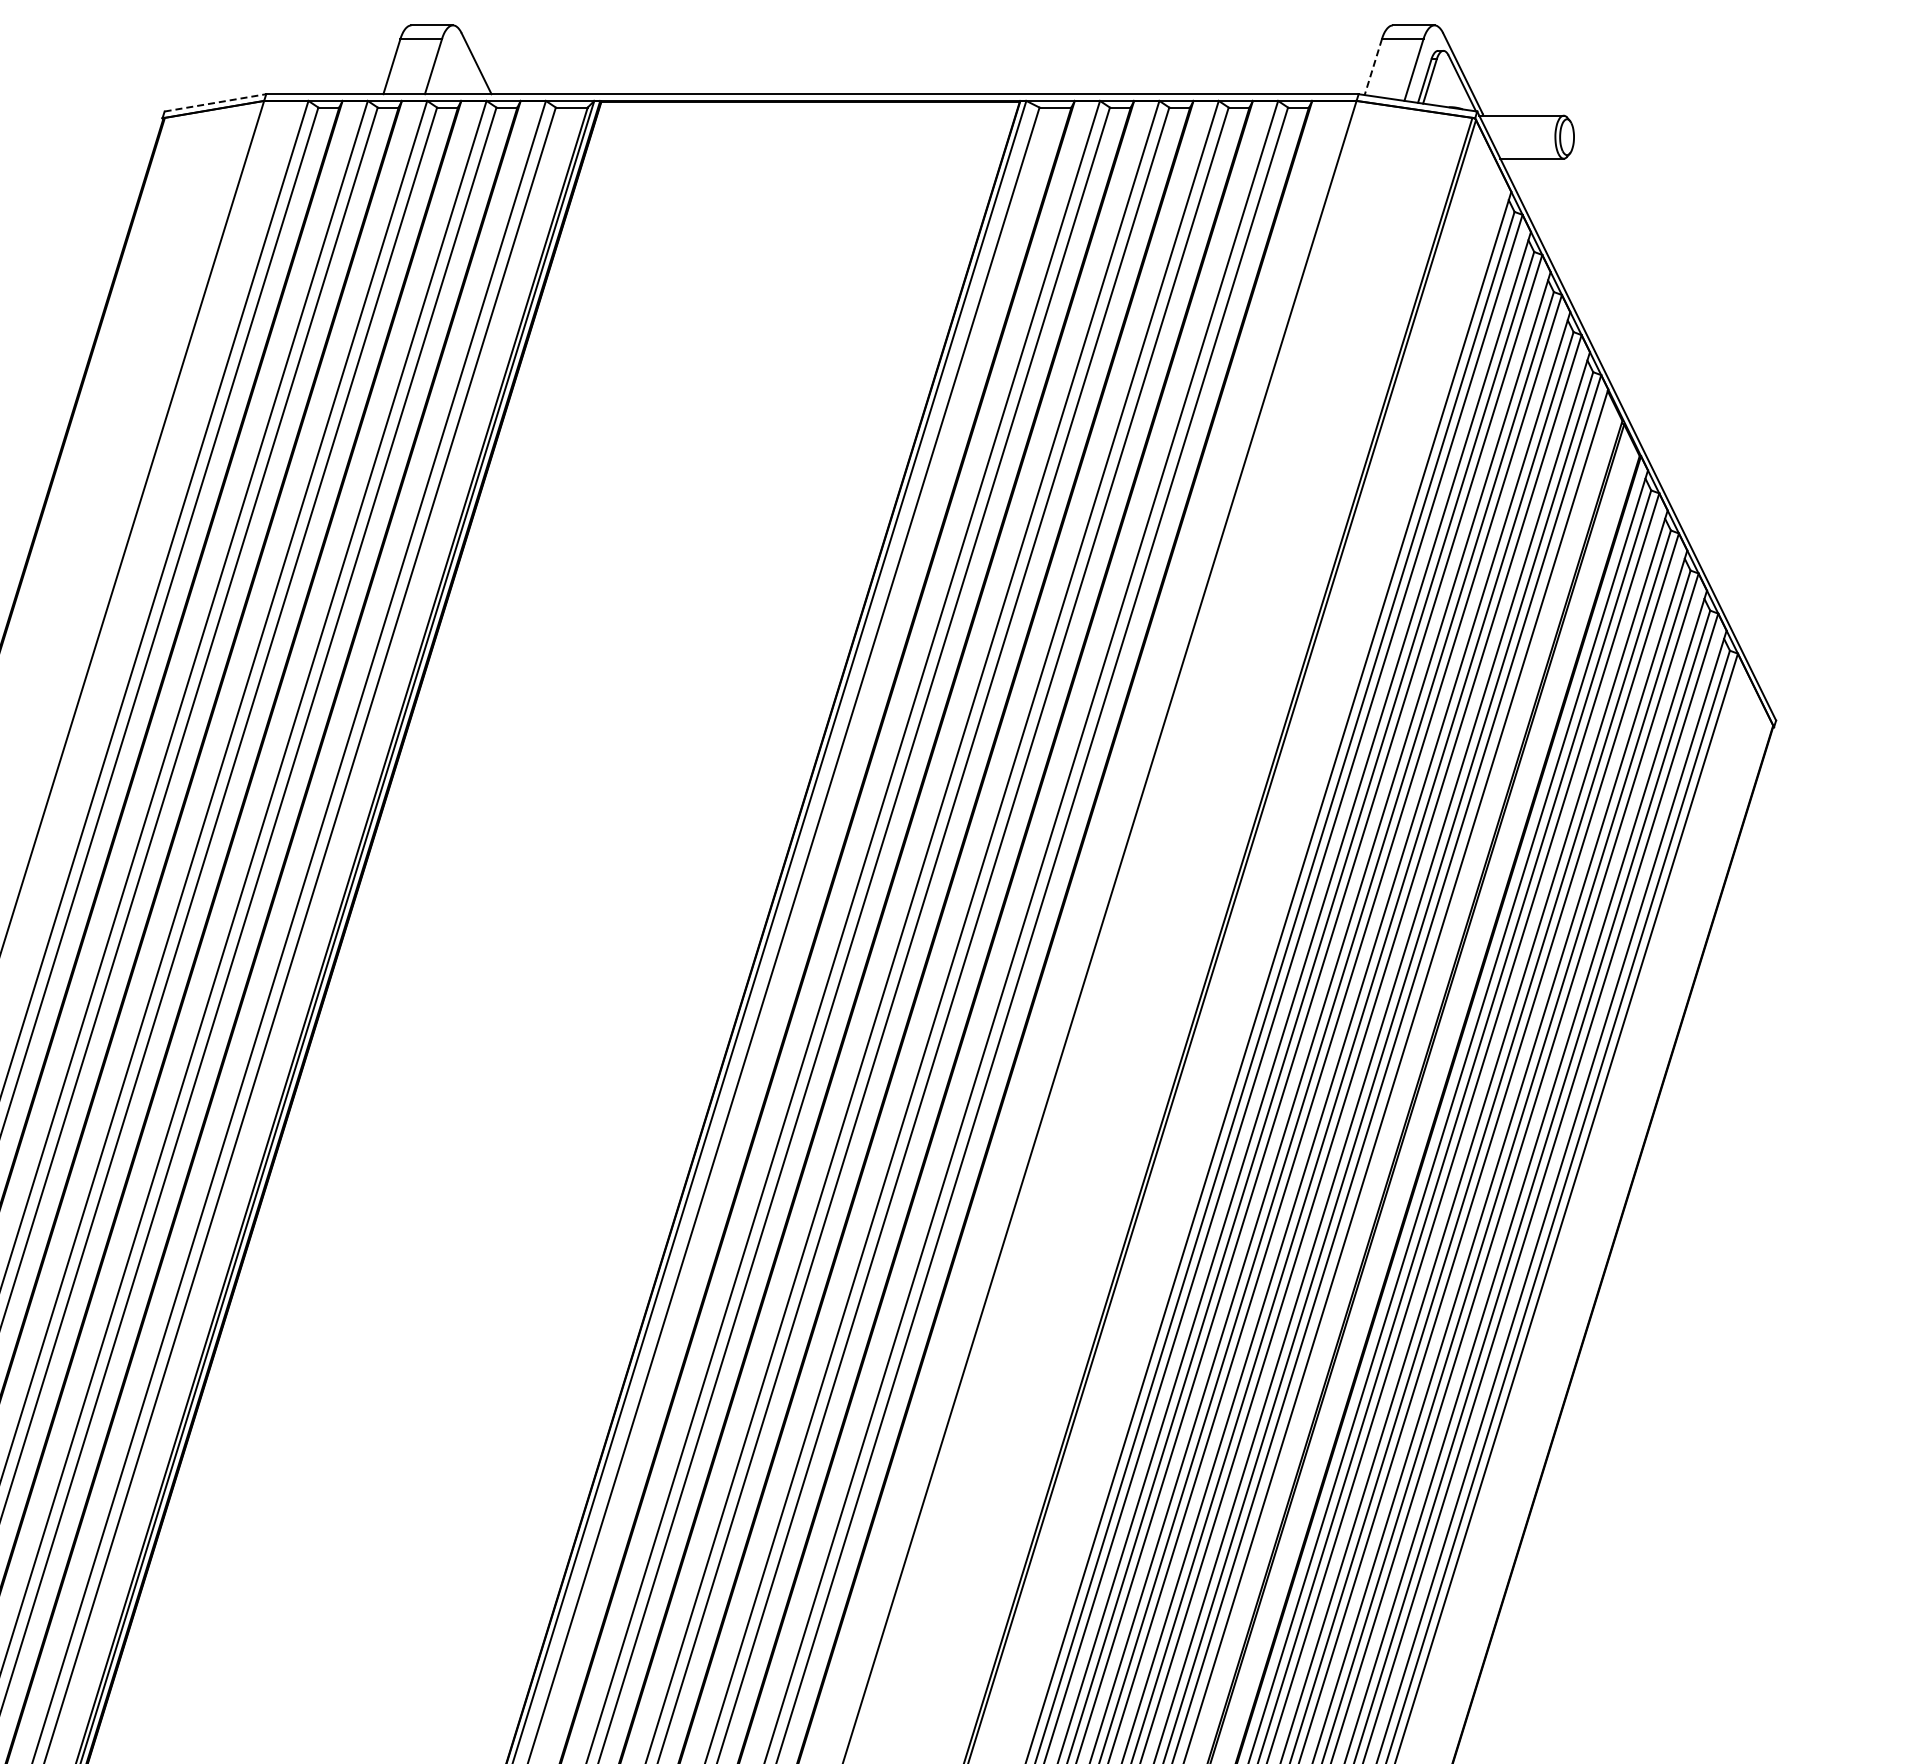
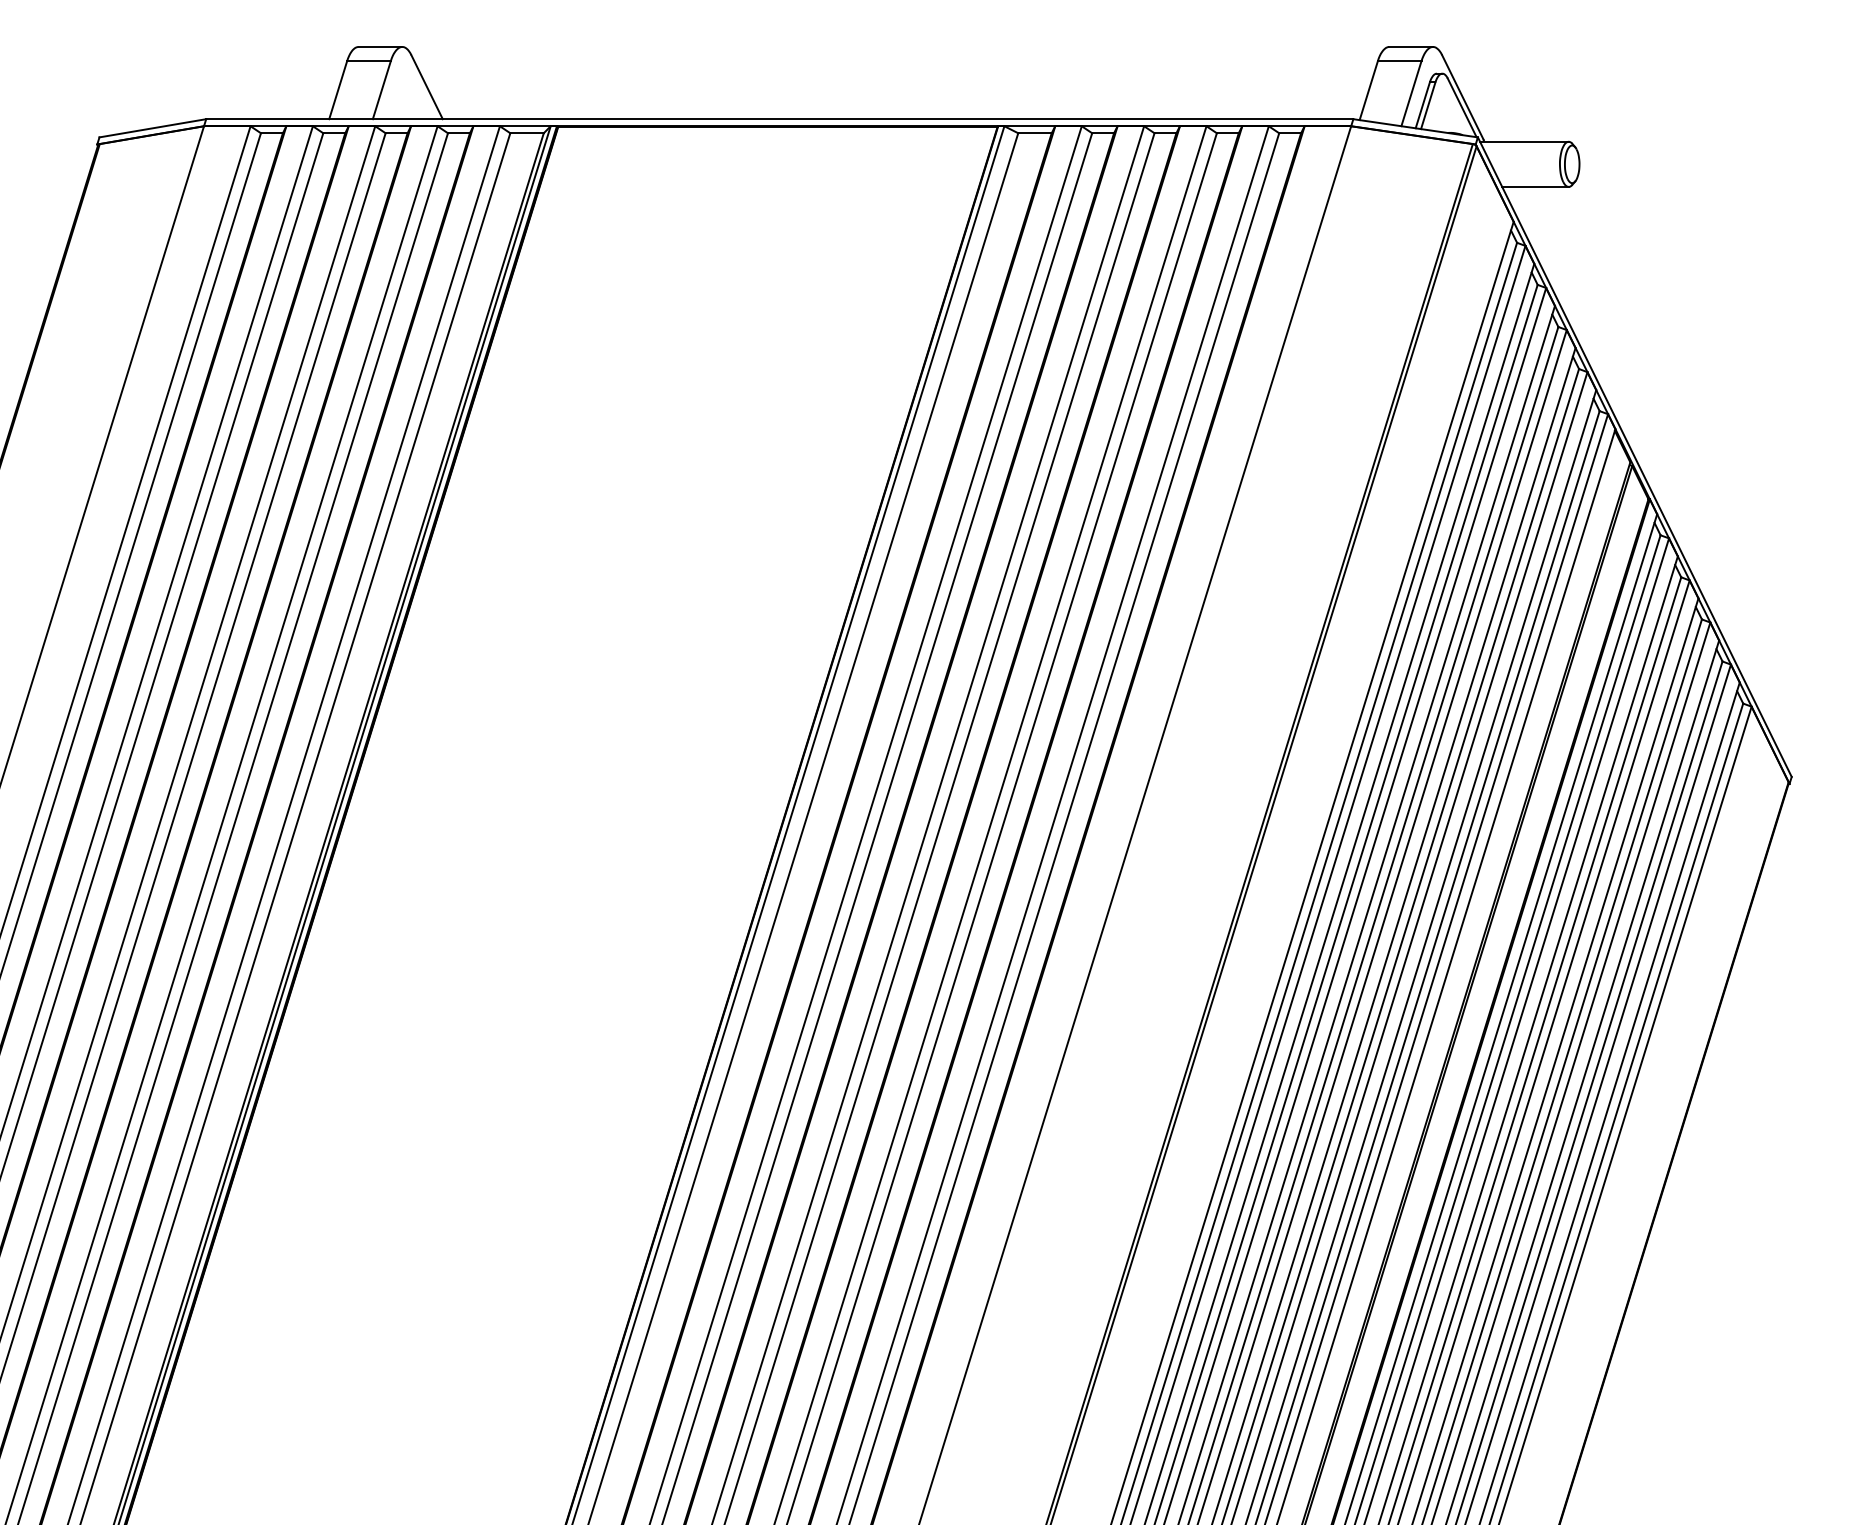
line: (1373, 67) -> (1368, 91), dashed -> solid
line: (215, 102) -> (152, 127), dashed -> solid

